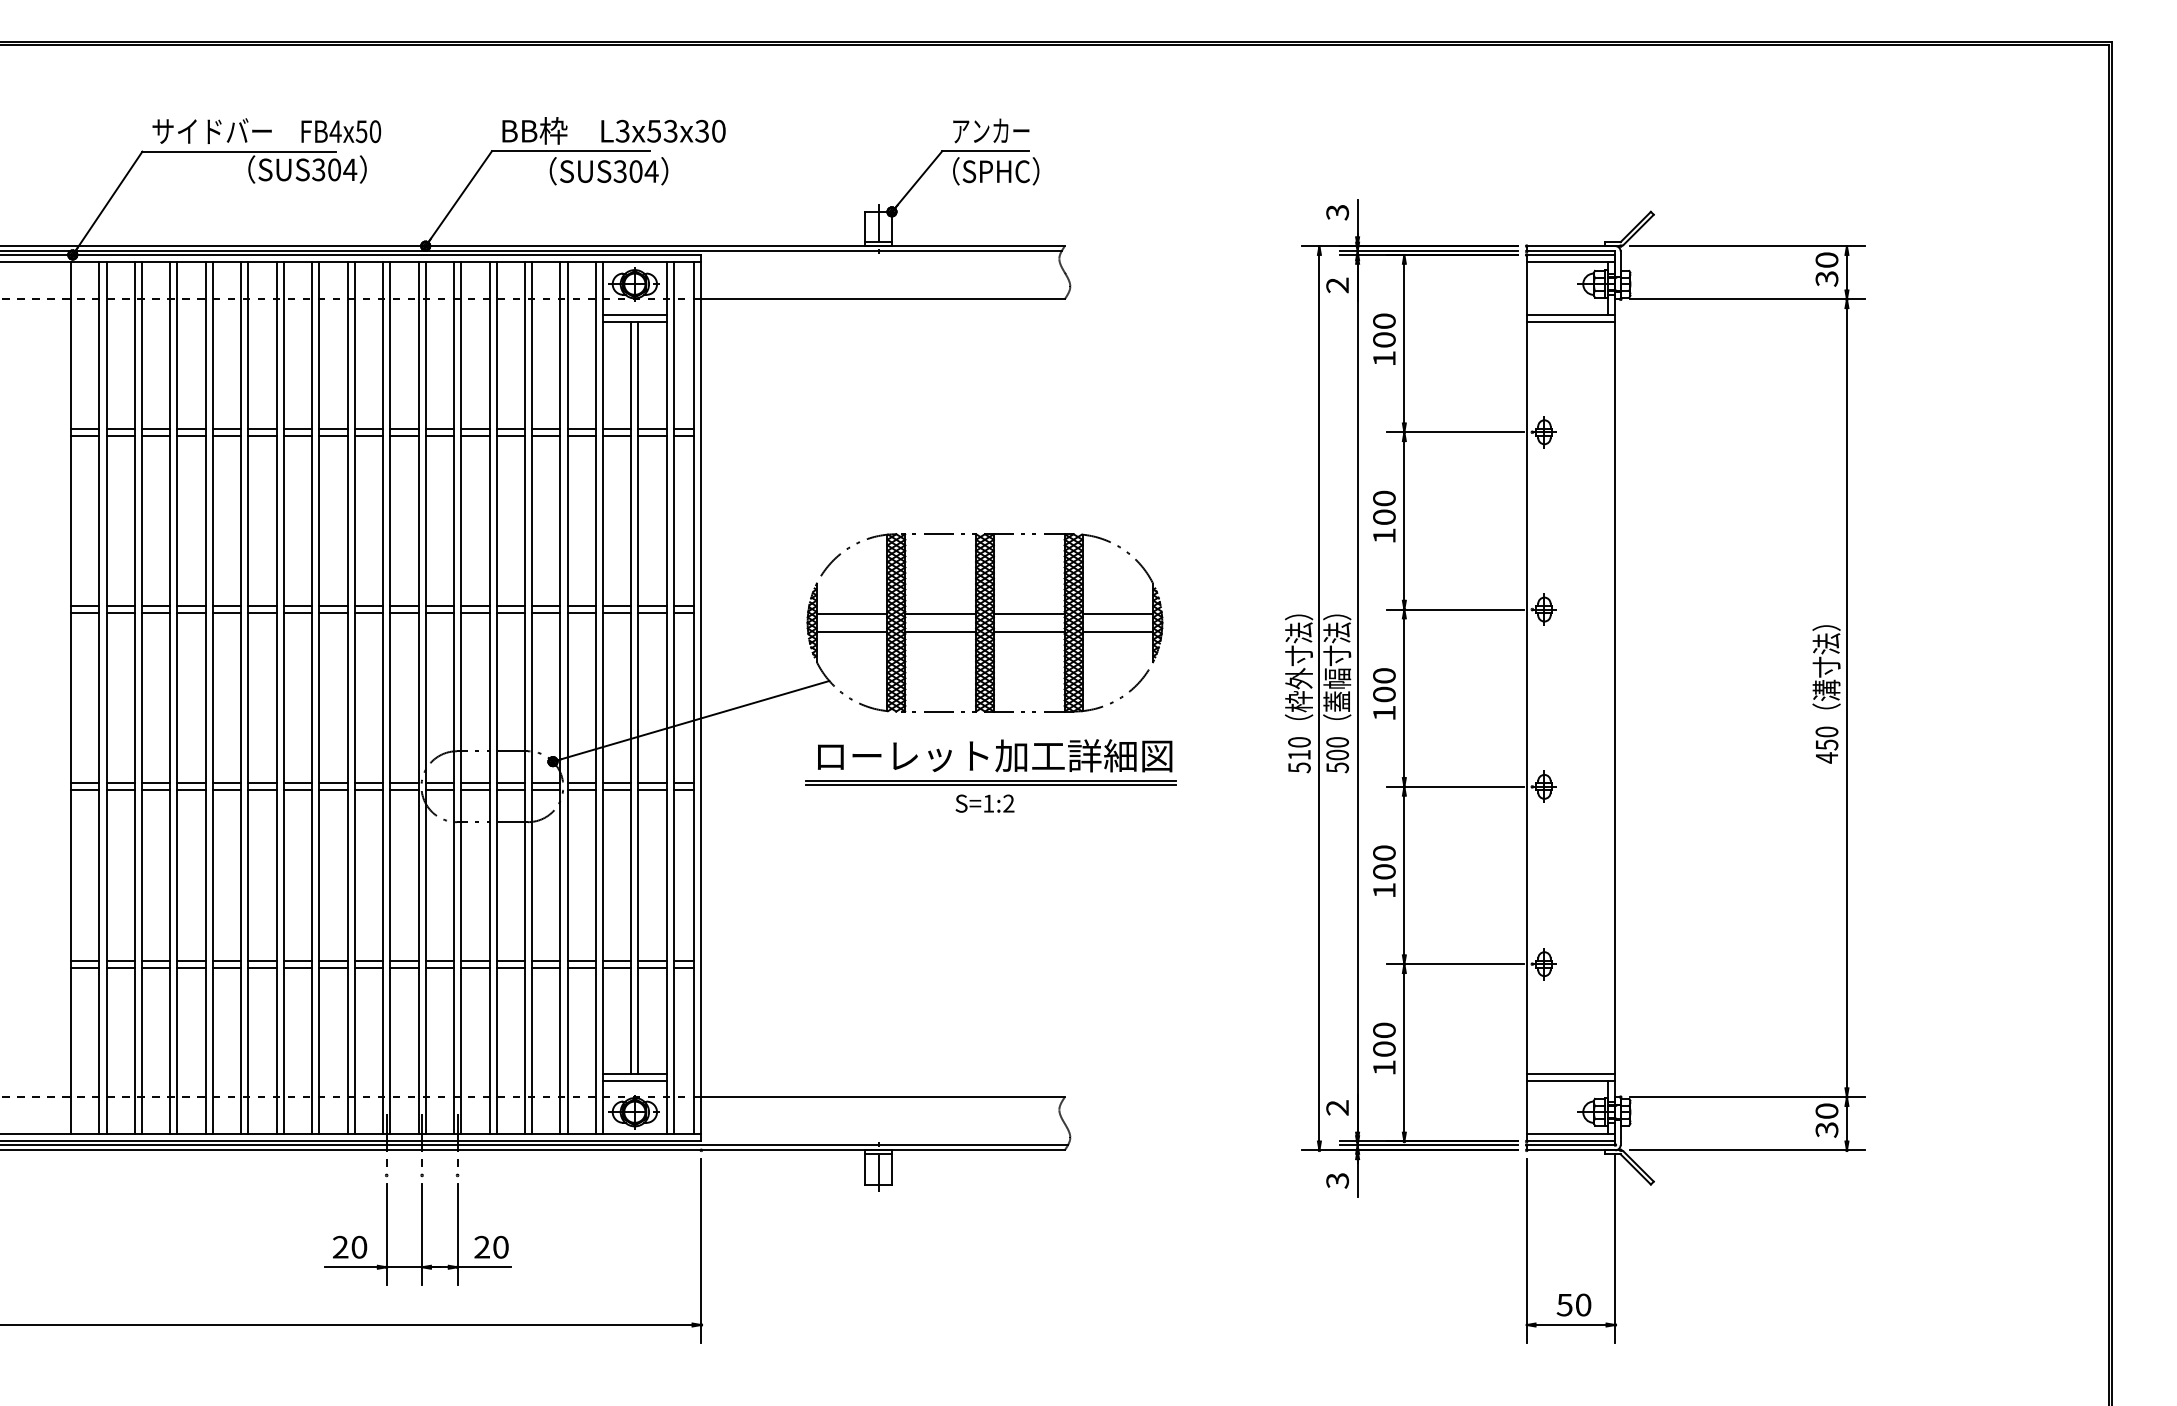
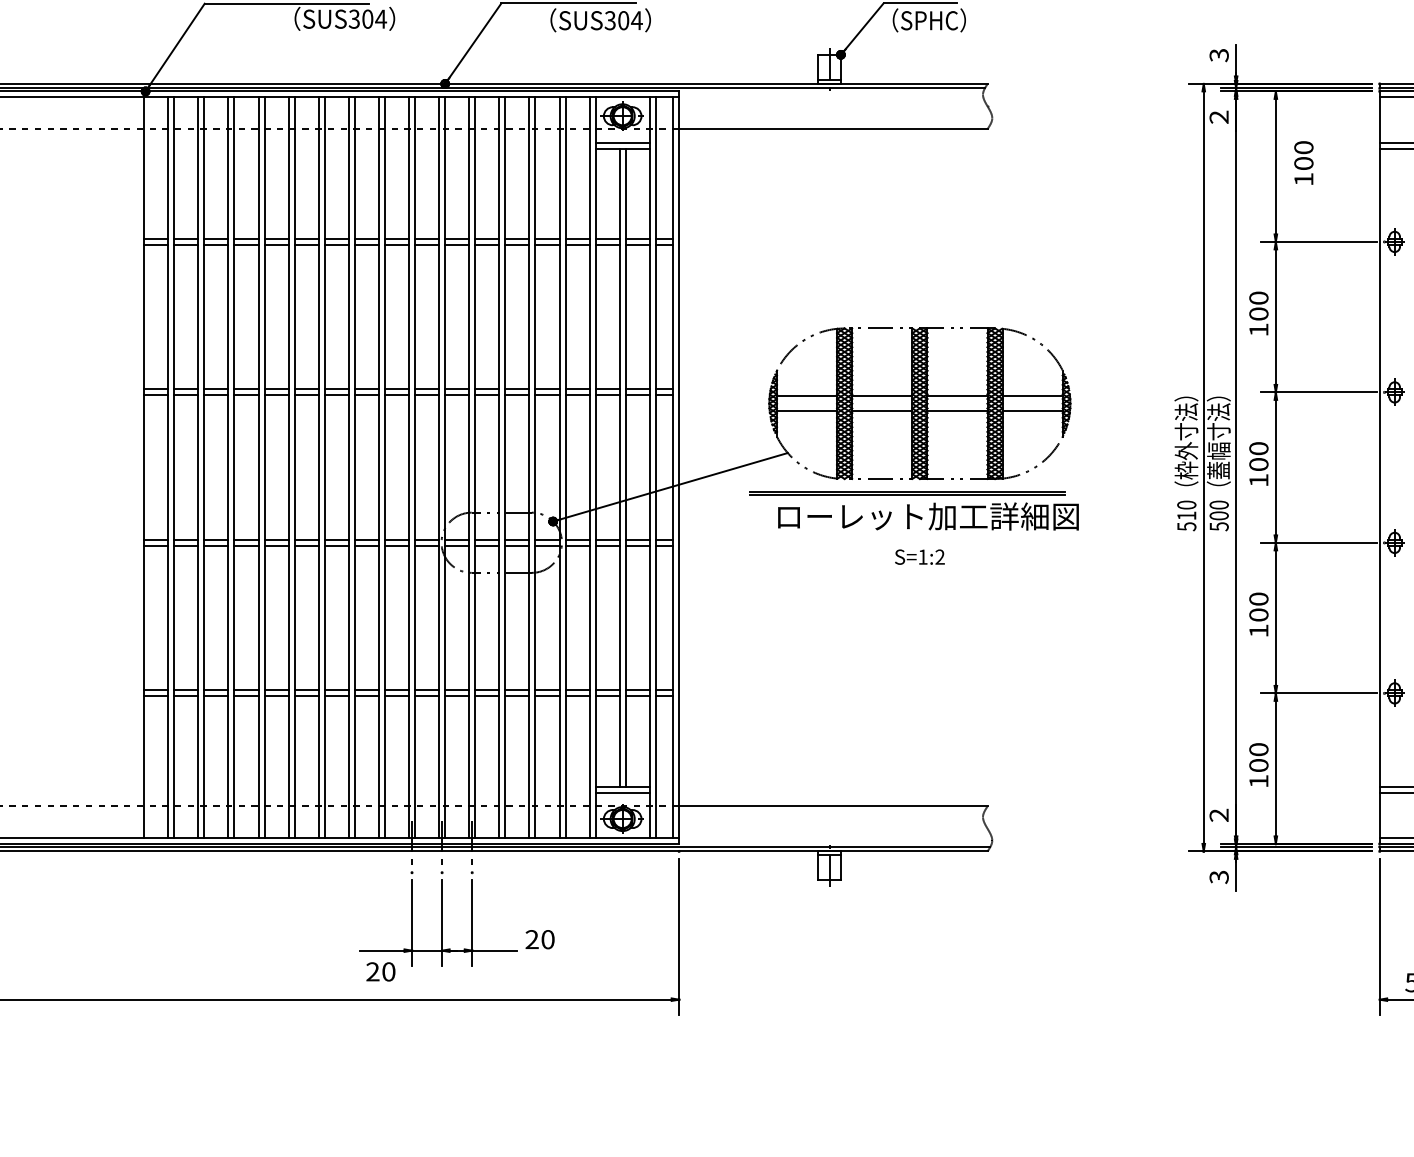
text: (1384, 338) -> (1303, 162), moved
part: (990, 782) -> (906, 493), moved
text: (350, 1246) -> (381, 971), moved
text: (491, 1246) -> (540, 938), moved

